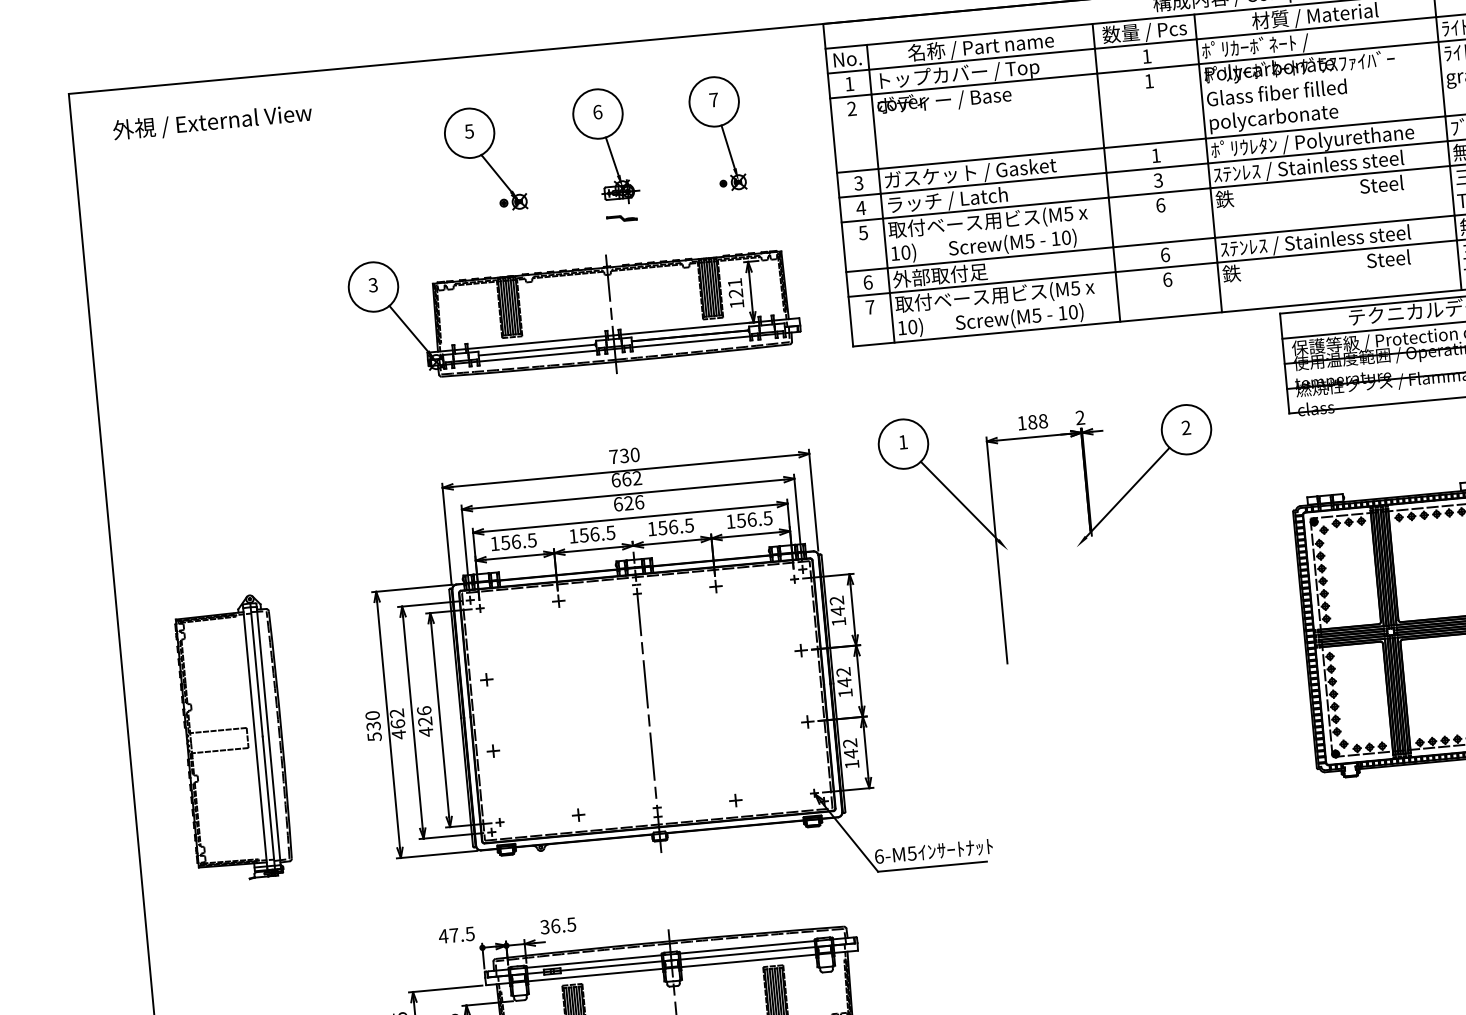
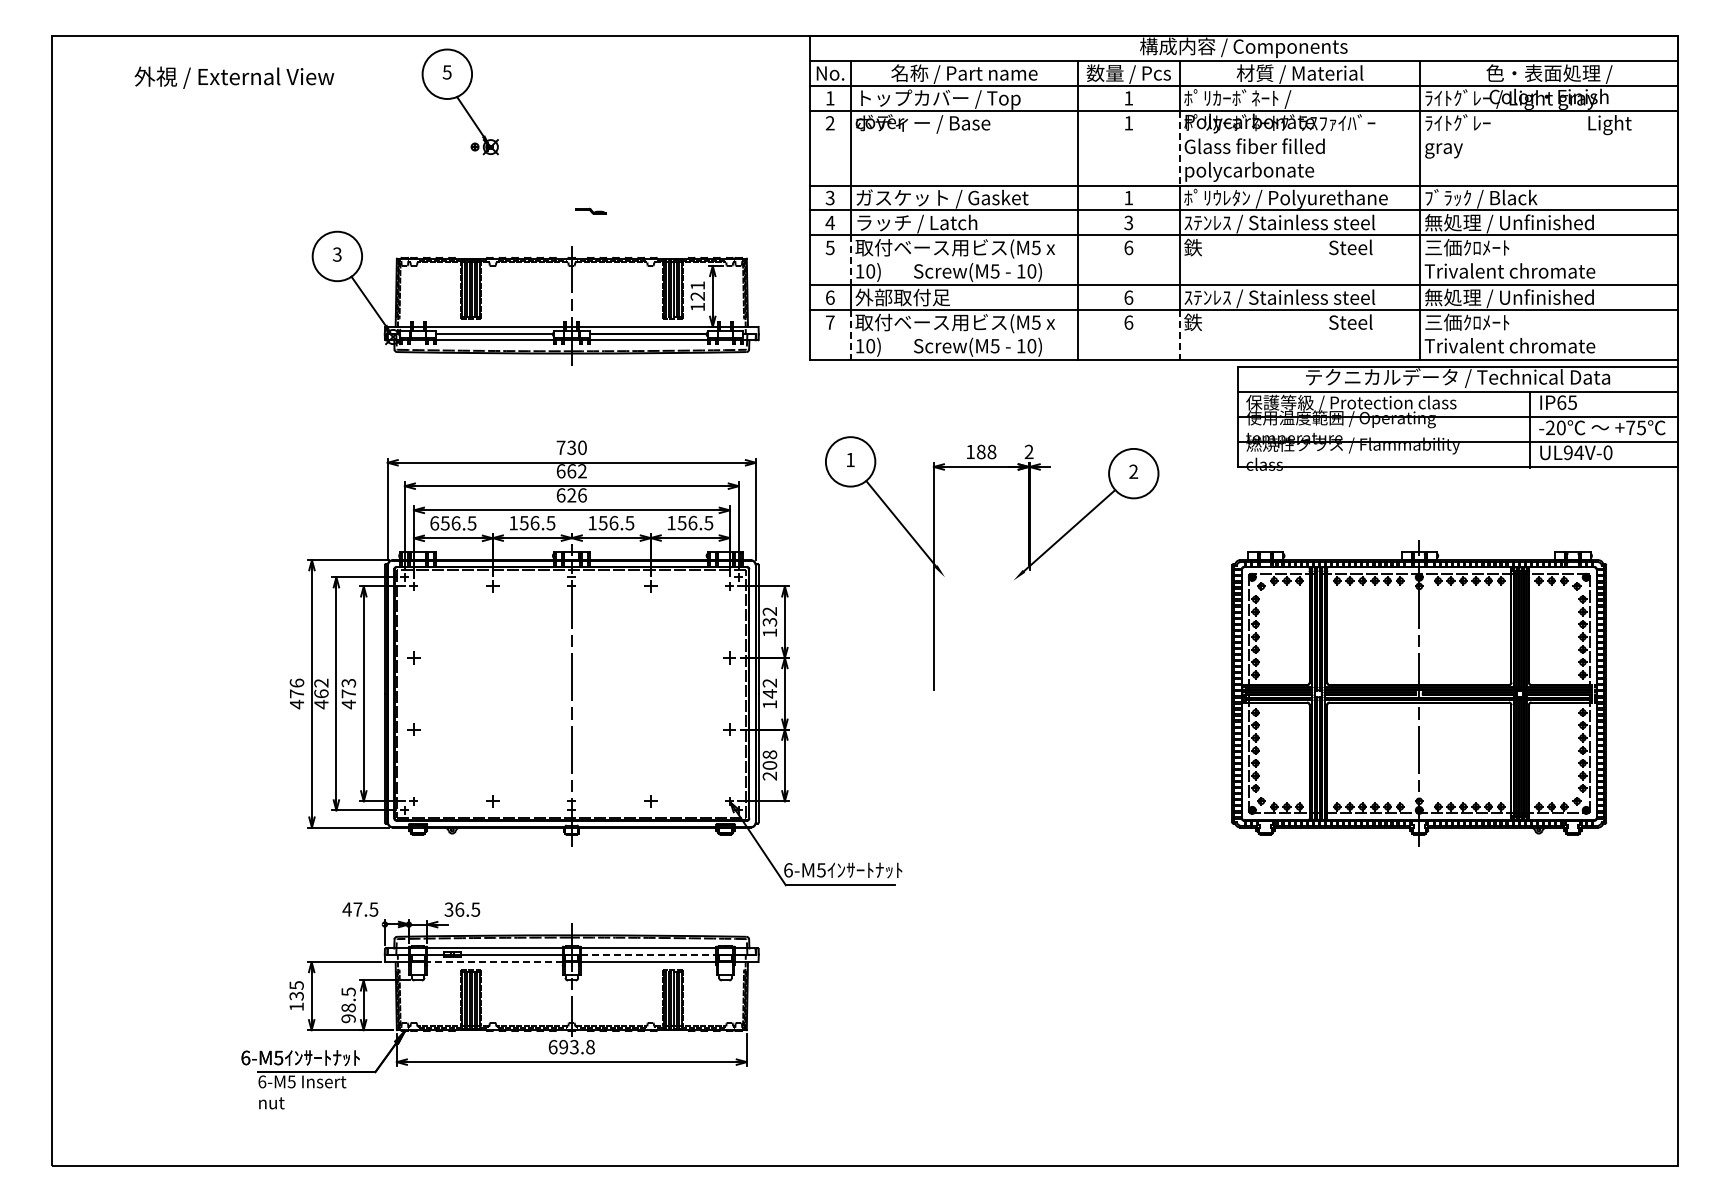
line: (1202, 101) -> (1179, 148), solid -> dashed
text: (212, 122) -> (234, 77), moved
part: (716, 133) -> (693, 135), removed
part: (605, 147) -> (581, 138), removed
part: (484, 159) -> (459, 101), moved
line: (885, 243) -> (851, 260), solid -> dashed
line: (1219, 287) -> (1179, 335), solid -> dashed
line: (892, 318) -> (851, 335), solid -> dashed
text: (494, 543) -> (434, 523), 156.5 -> 656.5
text: (837, 611) -> (769, 622), 142 -> 132
text: (424, 716) -> (348, 688), 426 -> 473
text: (373, 725) -> (296, 693), 530 -> 476
part: (233, 738) -> (156, 693), removed
text: (850, 753) -> (769, 765), 142 -> 208
line: (747, 953) -> (648, 954), solid -> dashed
line: (595, 975) -> (494, 962), solid -> dashed

